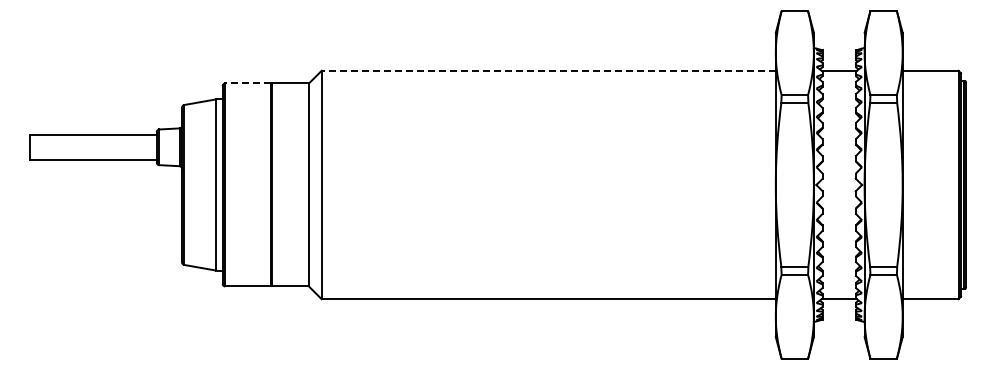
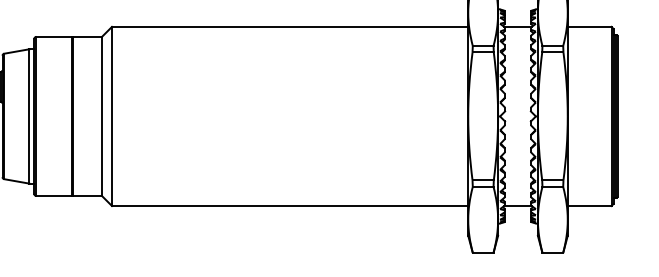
line: (548, 70) -> (289, 26), dashed -> solid
line: (248, 83) -> (54, 36), dashed -> solid

